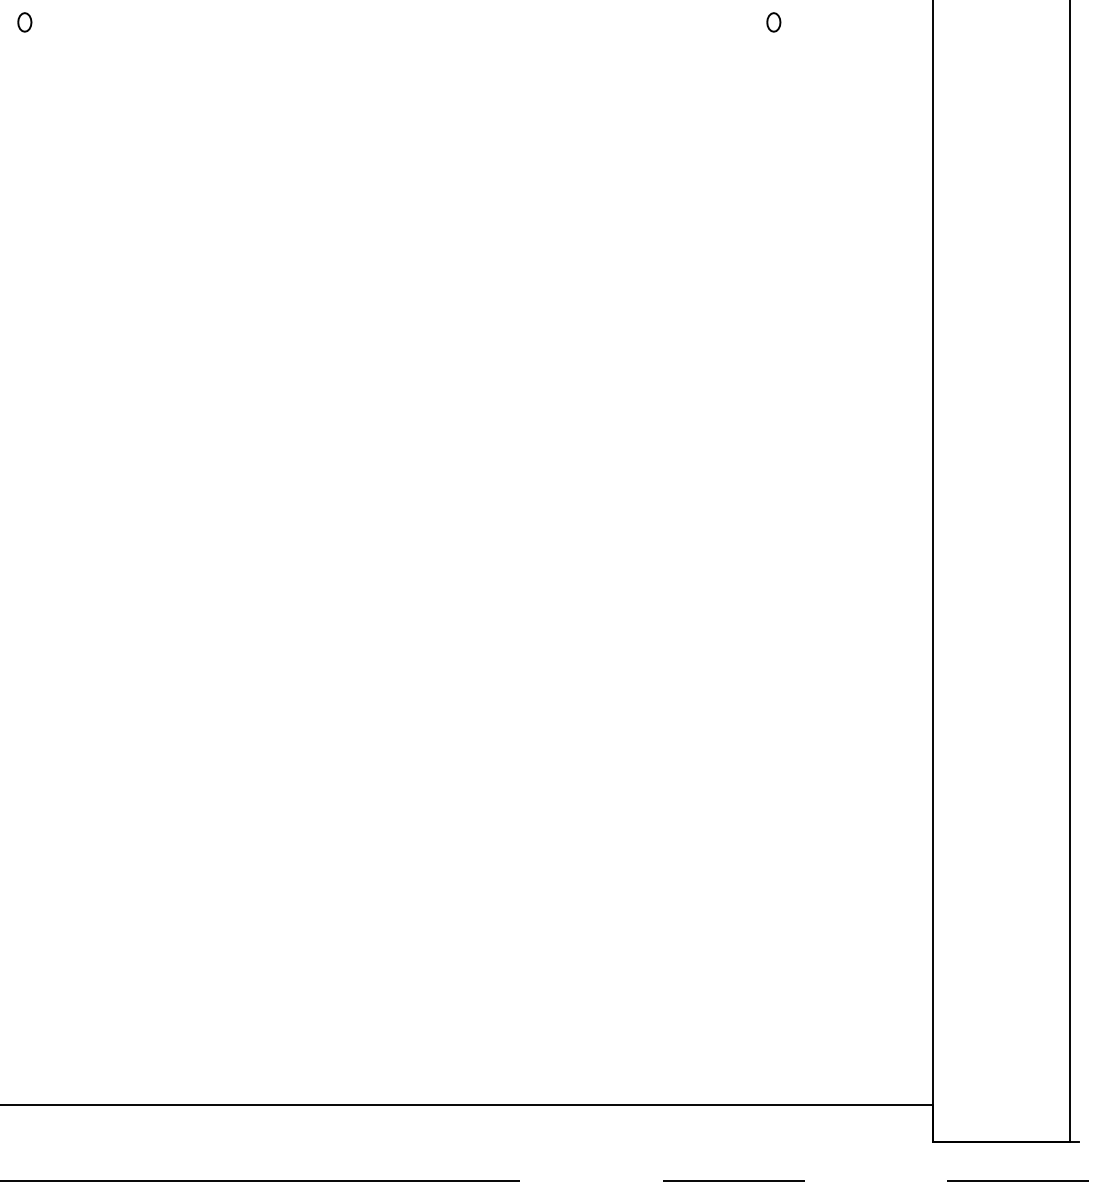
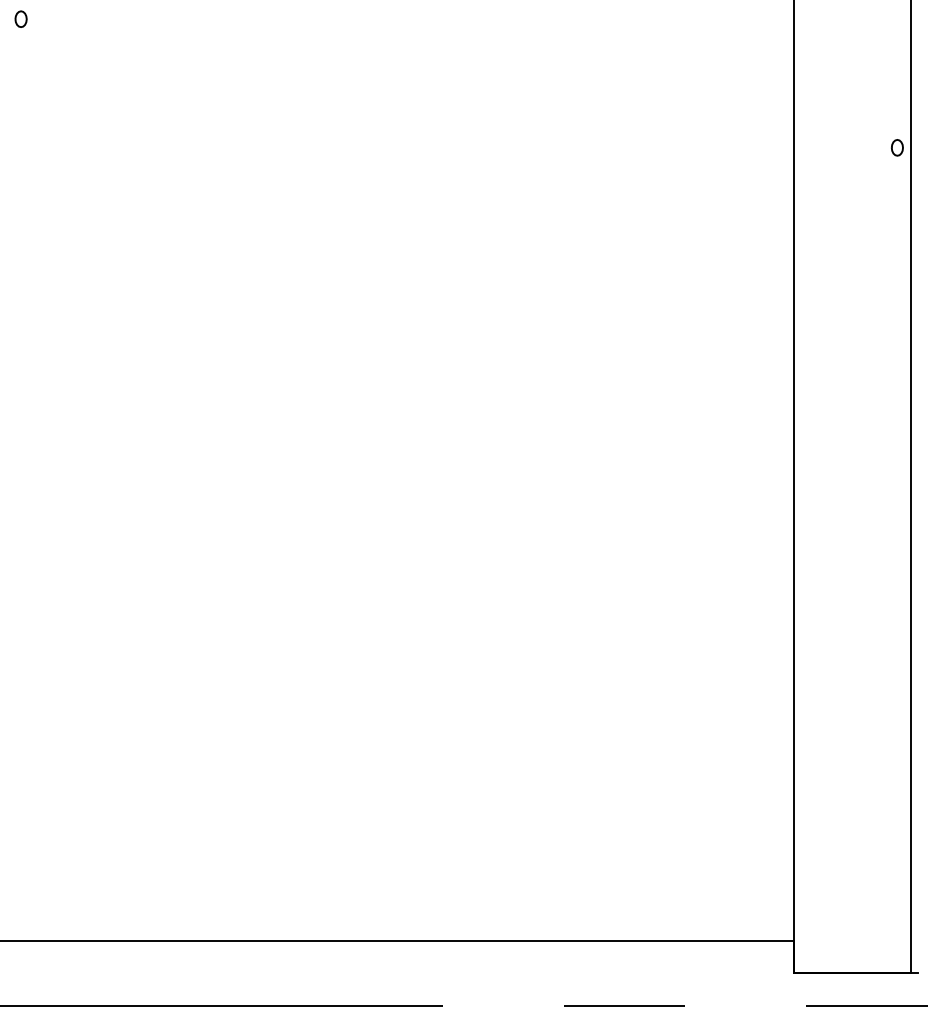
part: (773, 22) -> (897, 147), moved

